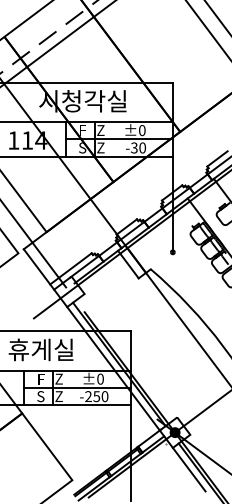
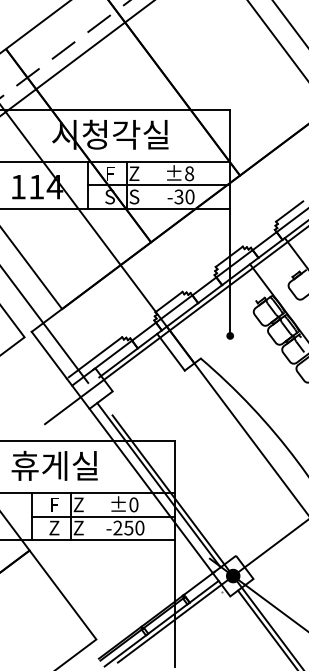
text: (142, 130) -> (189, 173), ±0 -> ±8
text: (100, 147) -> (134, 196), Z -> S
text: (40, 396) -> (54, 527), S -> Z
line: (188, 469) -> (251, 625), removed

